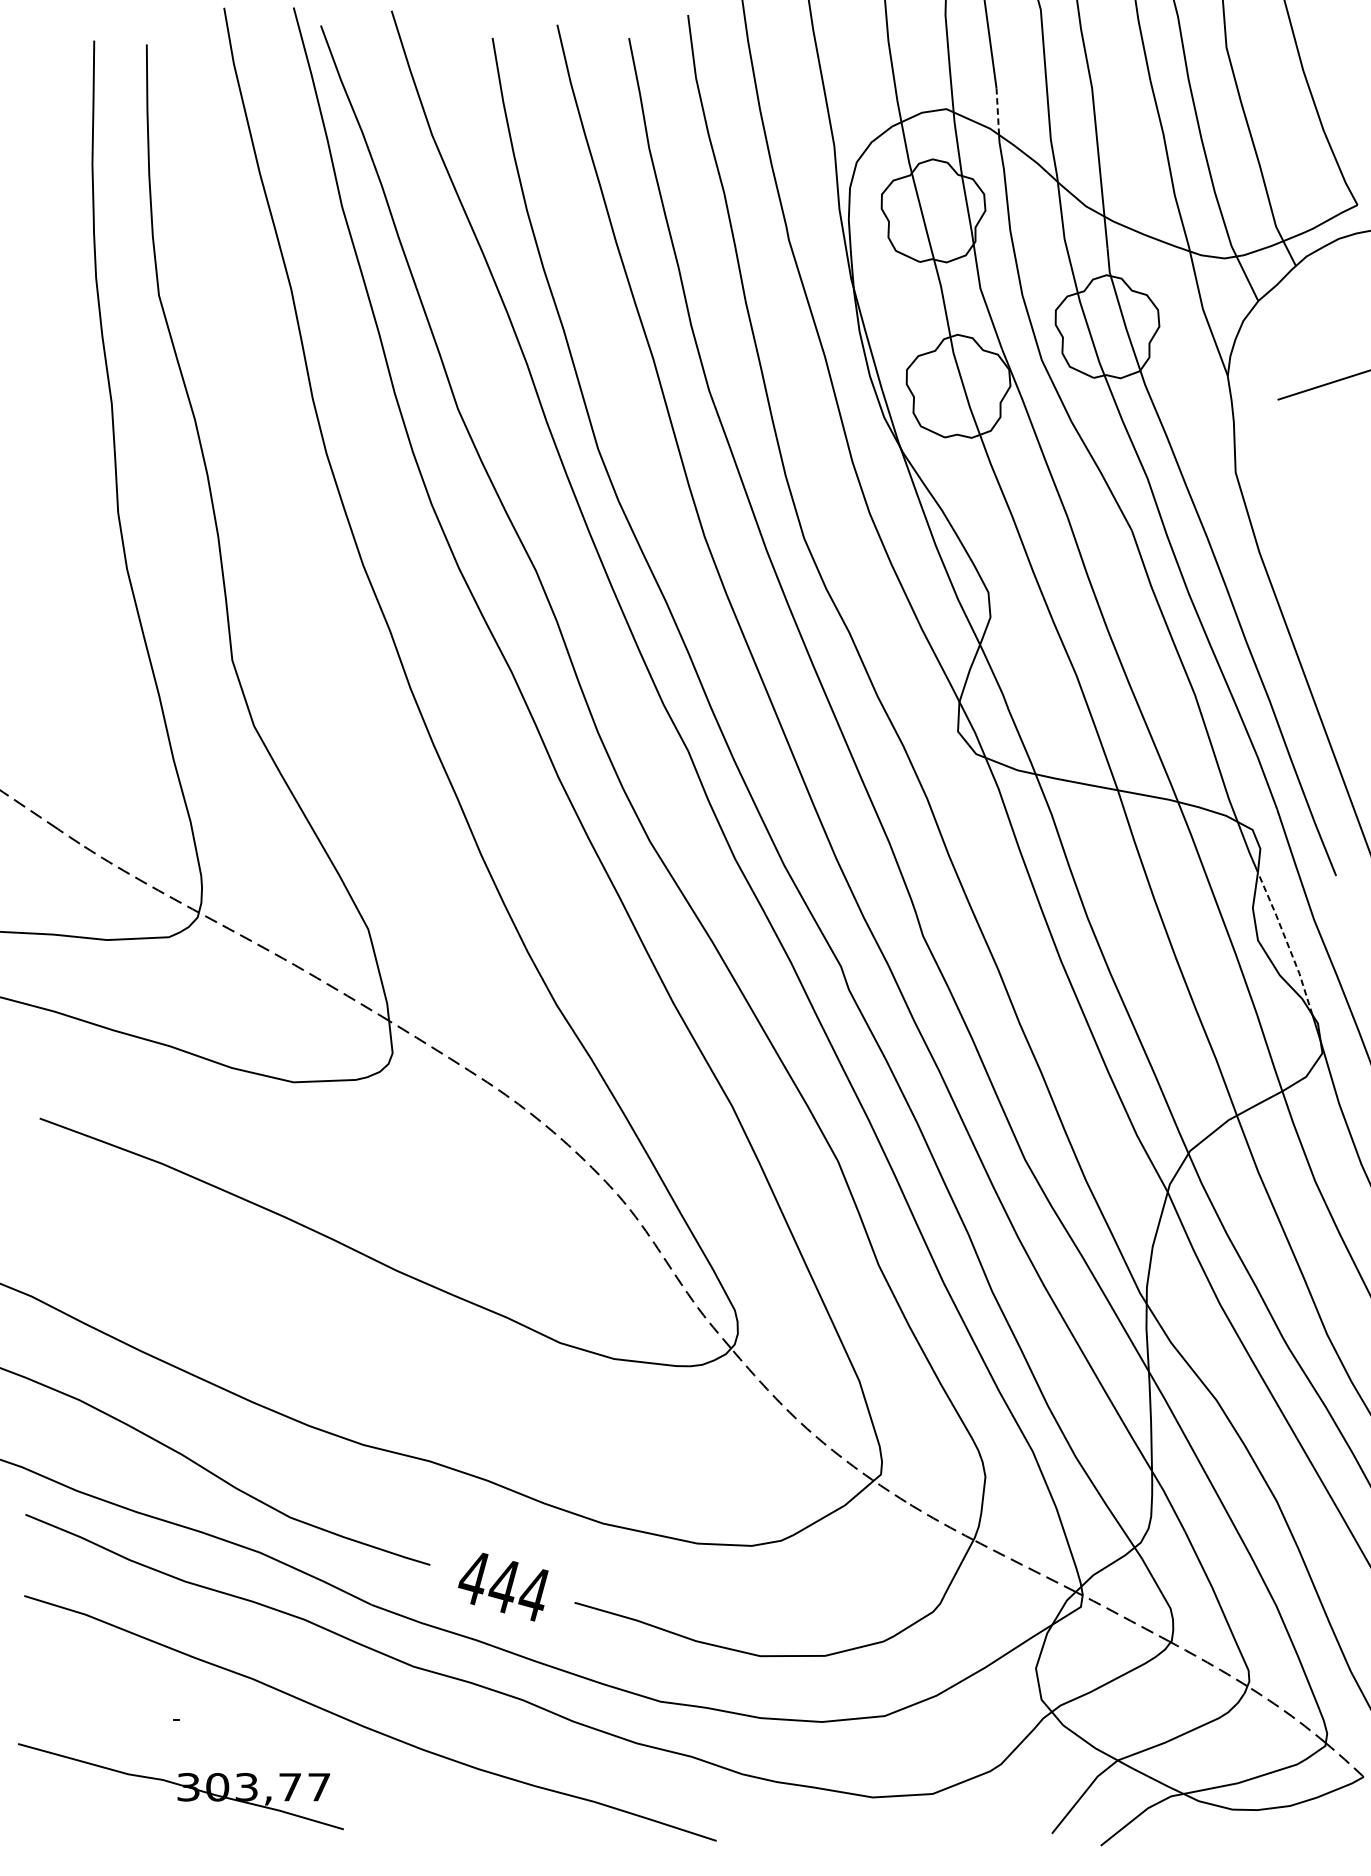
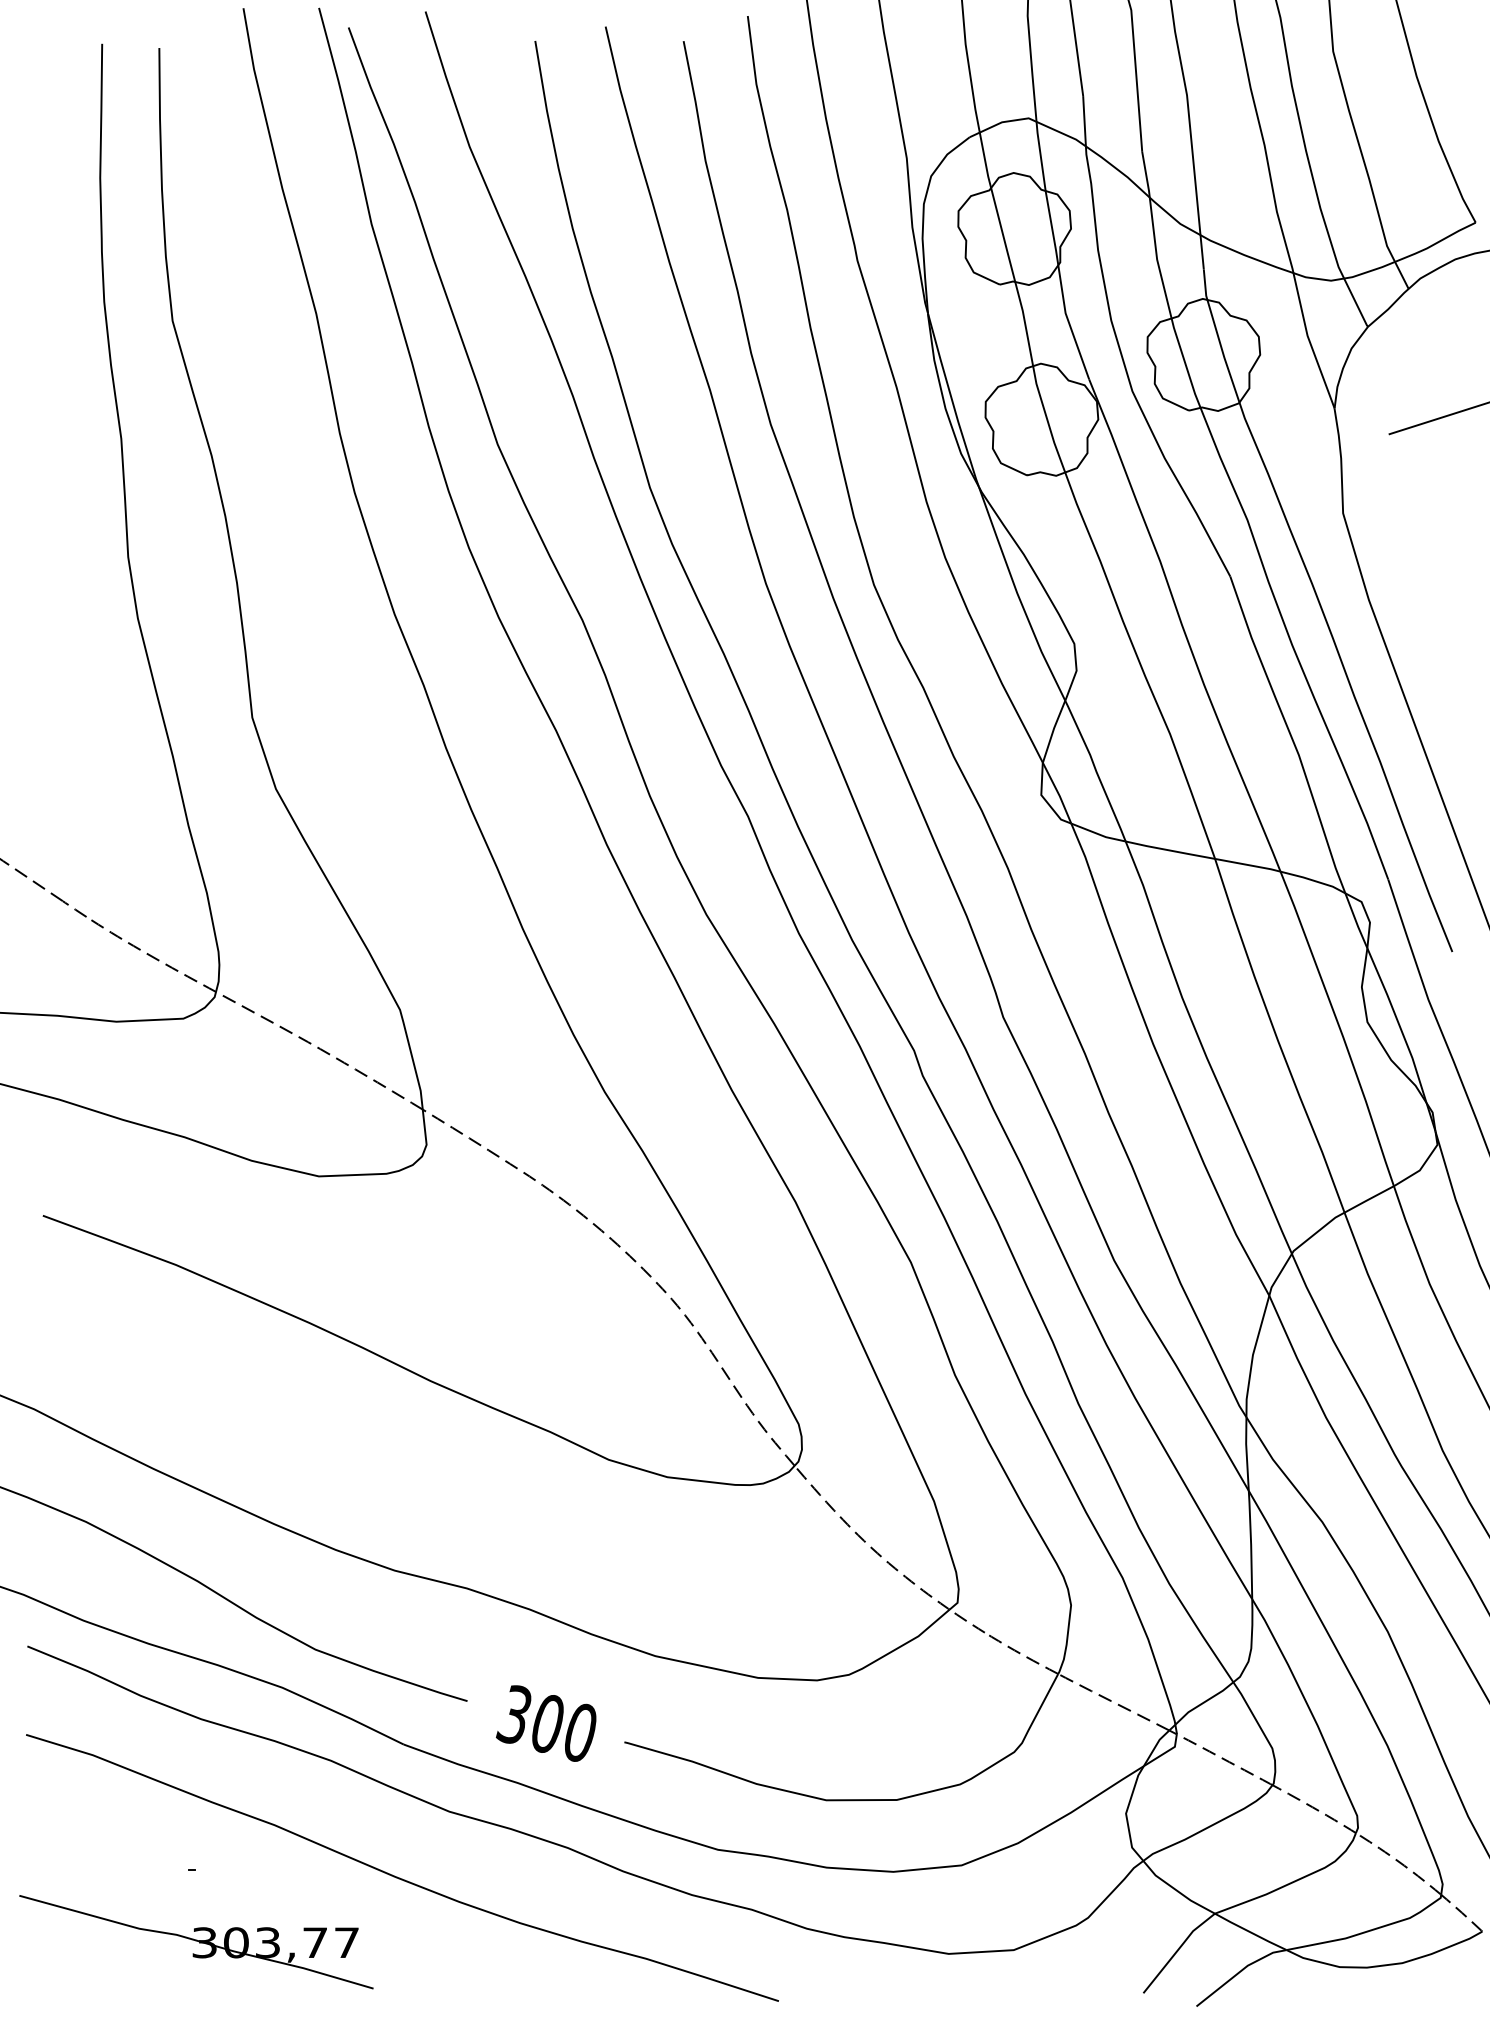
line: (997, 111) -> (1084, 120), dashed -> solid
line: (1286, 942) -> (1398, 1024), dashed -> solid
text: (501, 1585) -> (545, 1723), 444 -> 300

